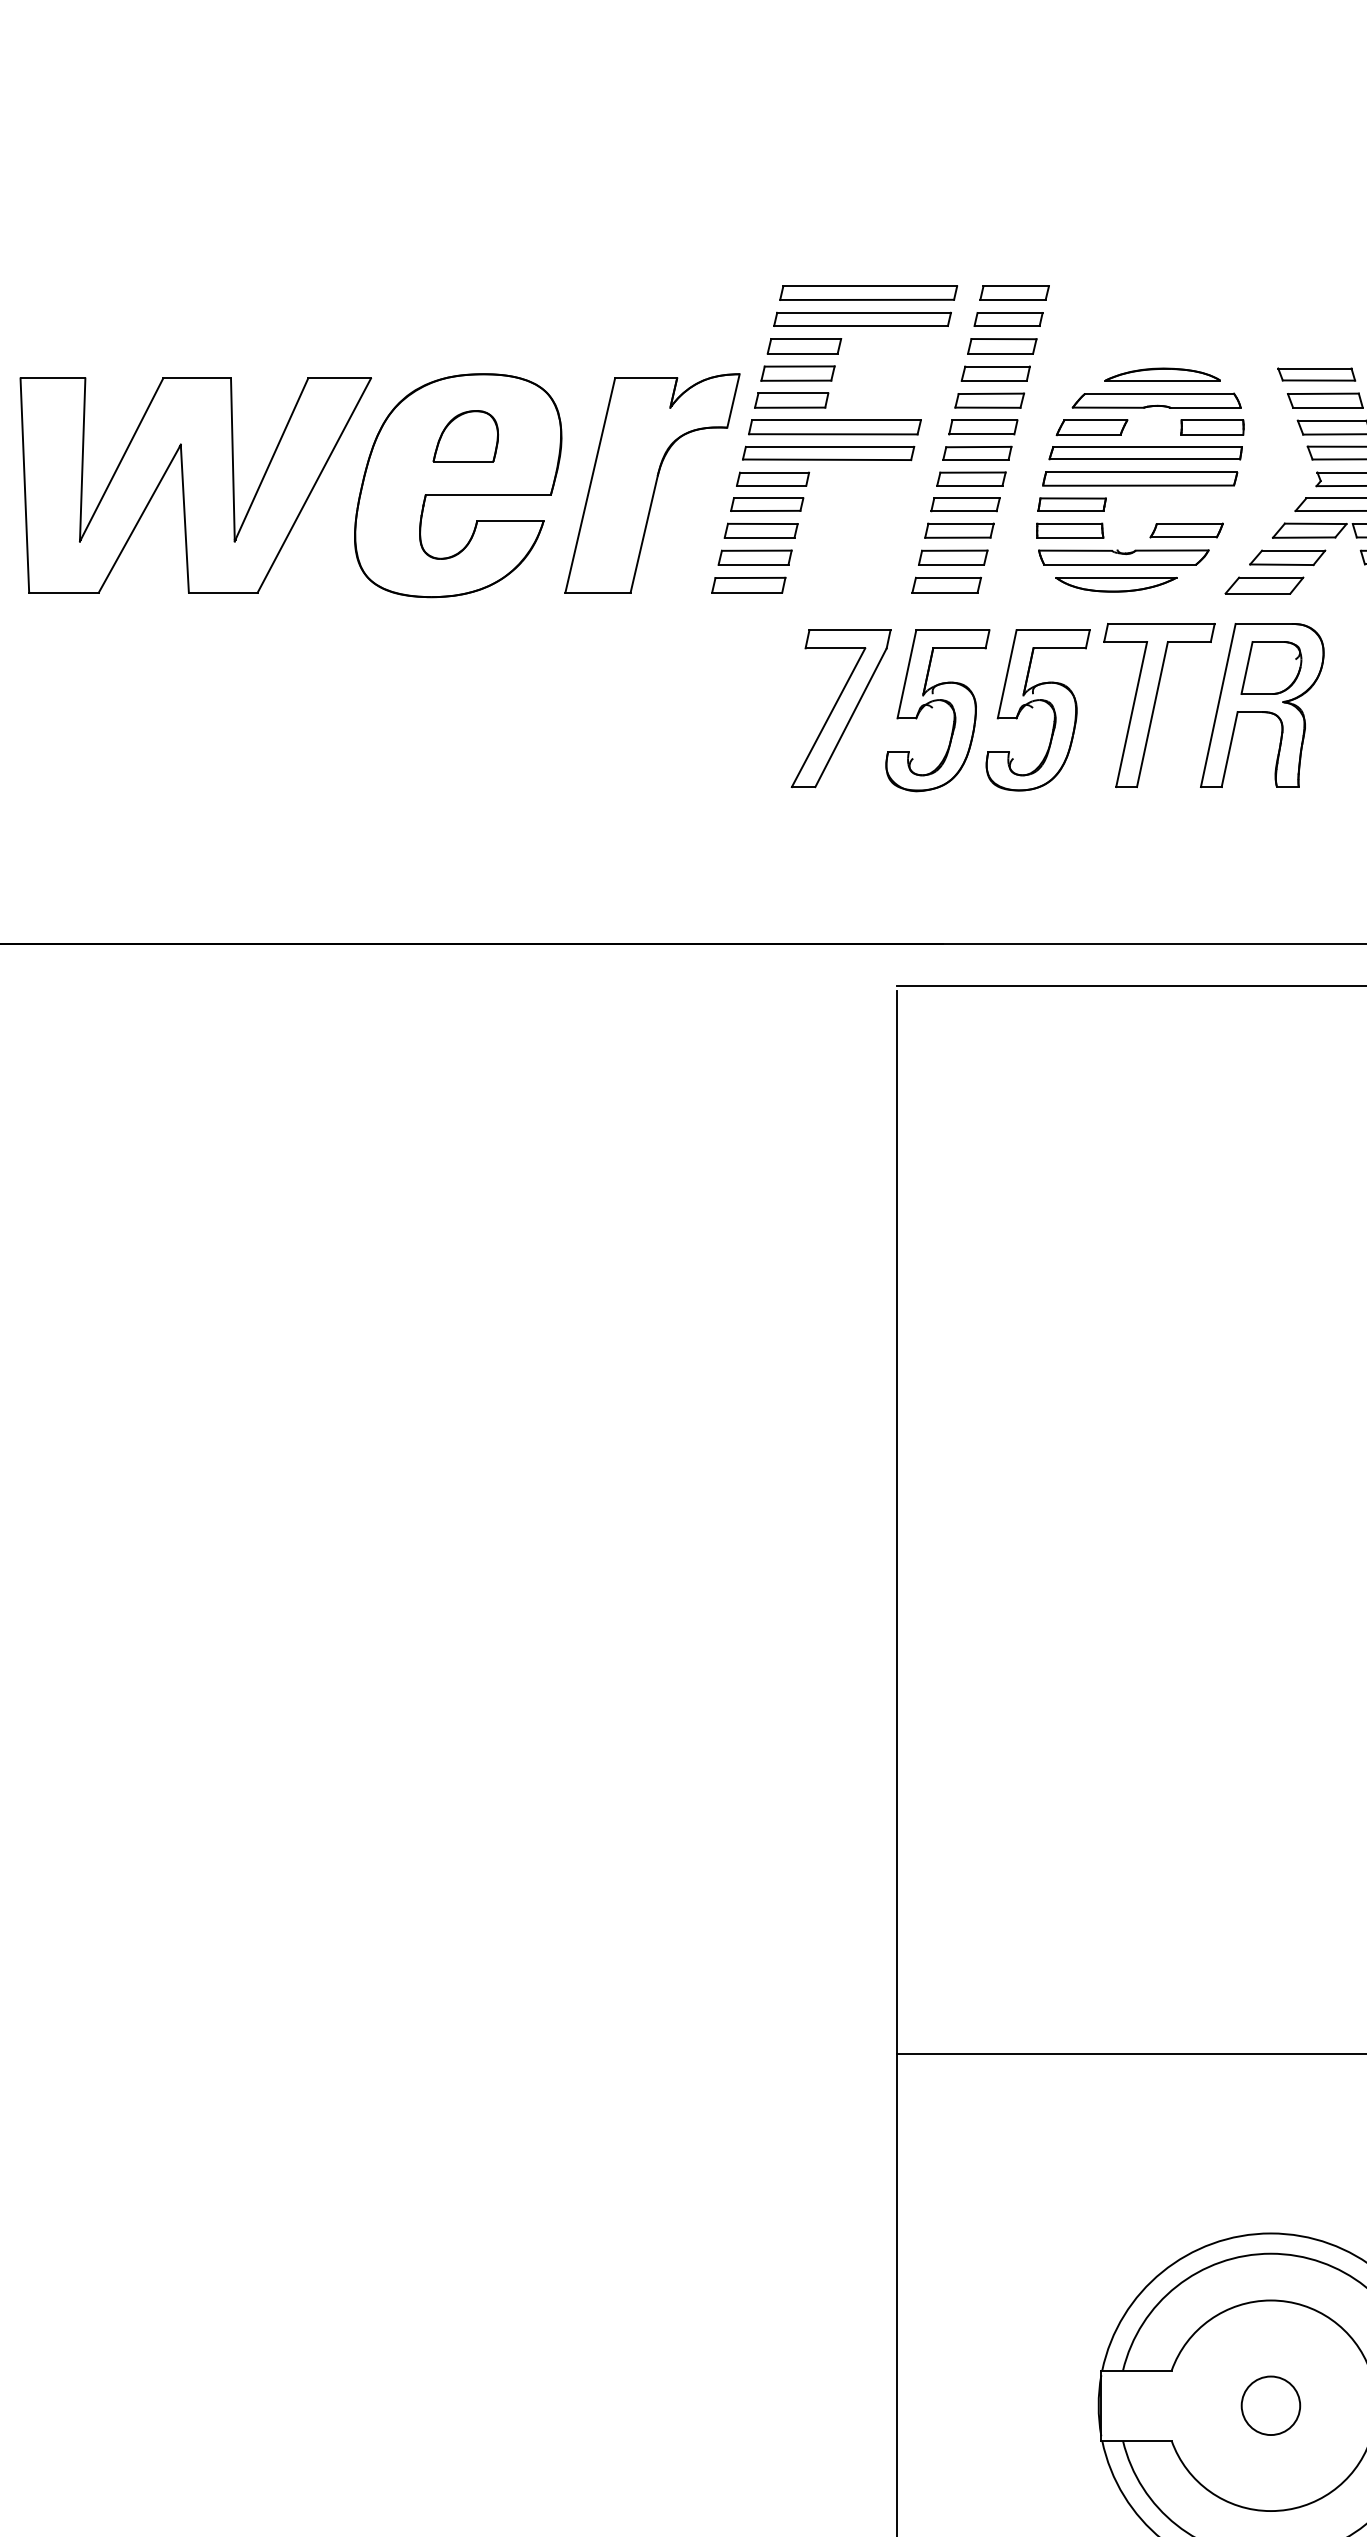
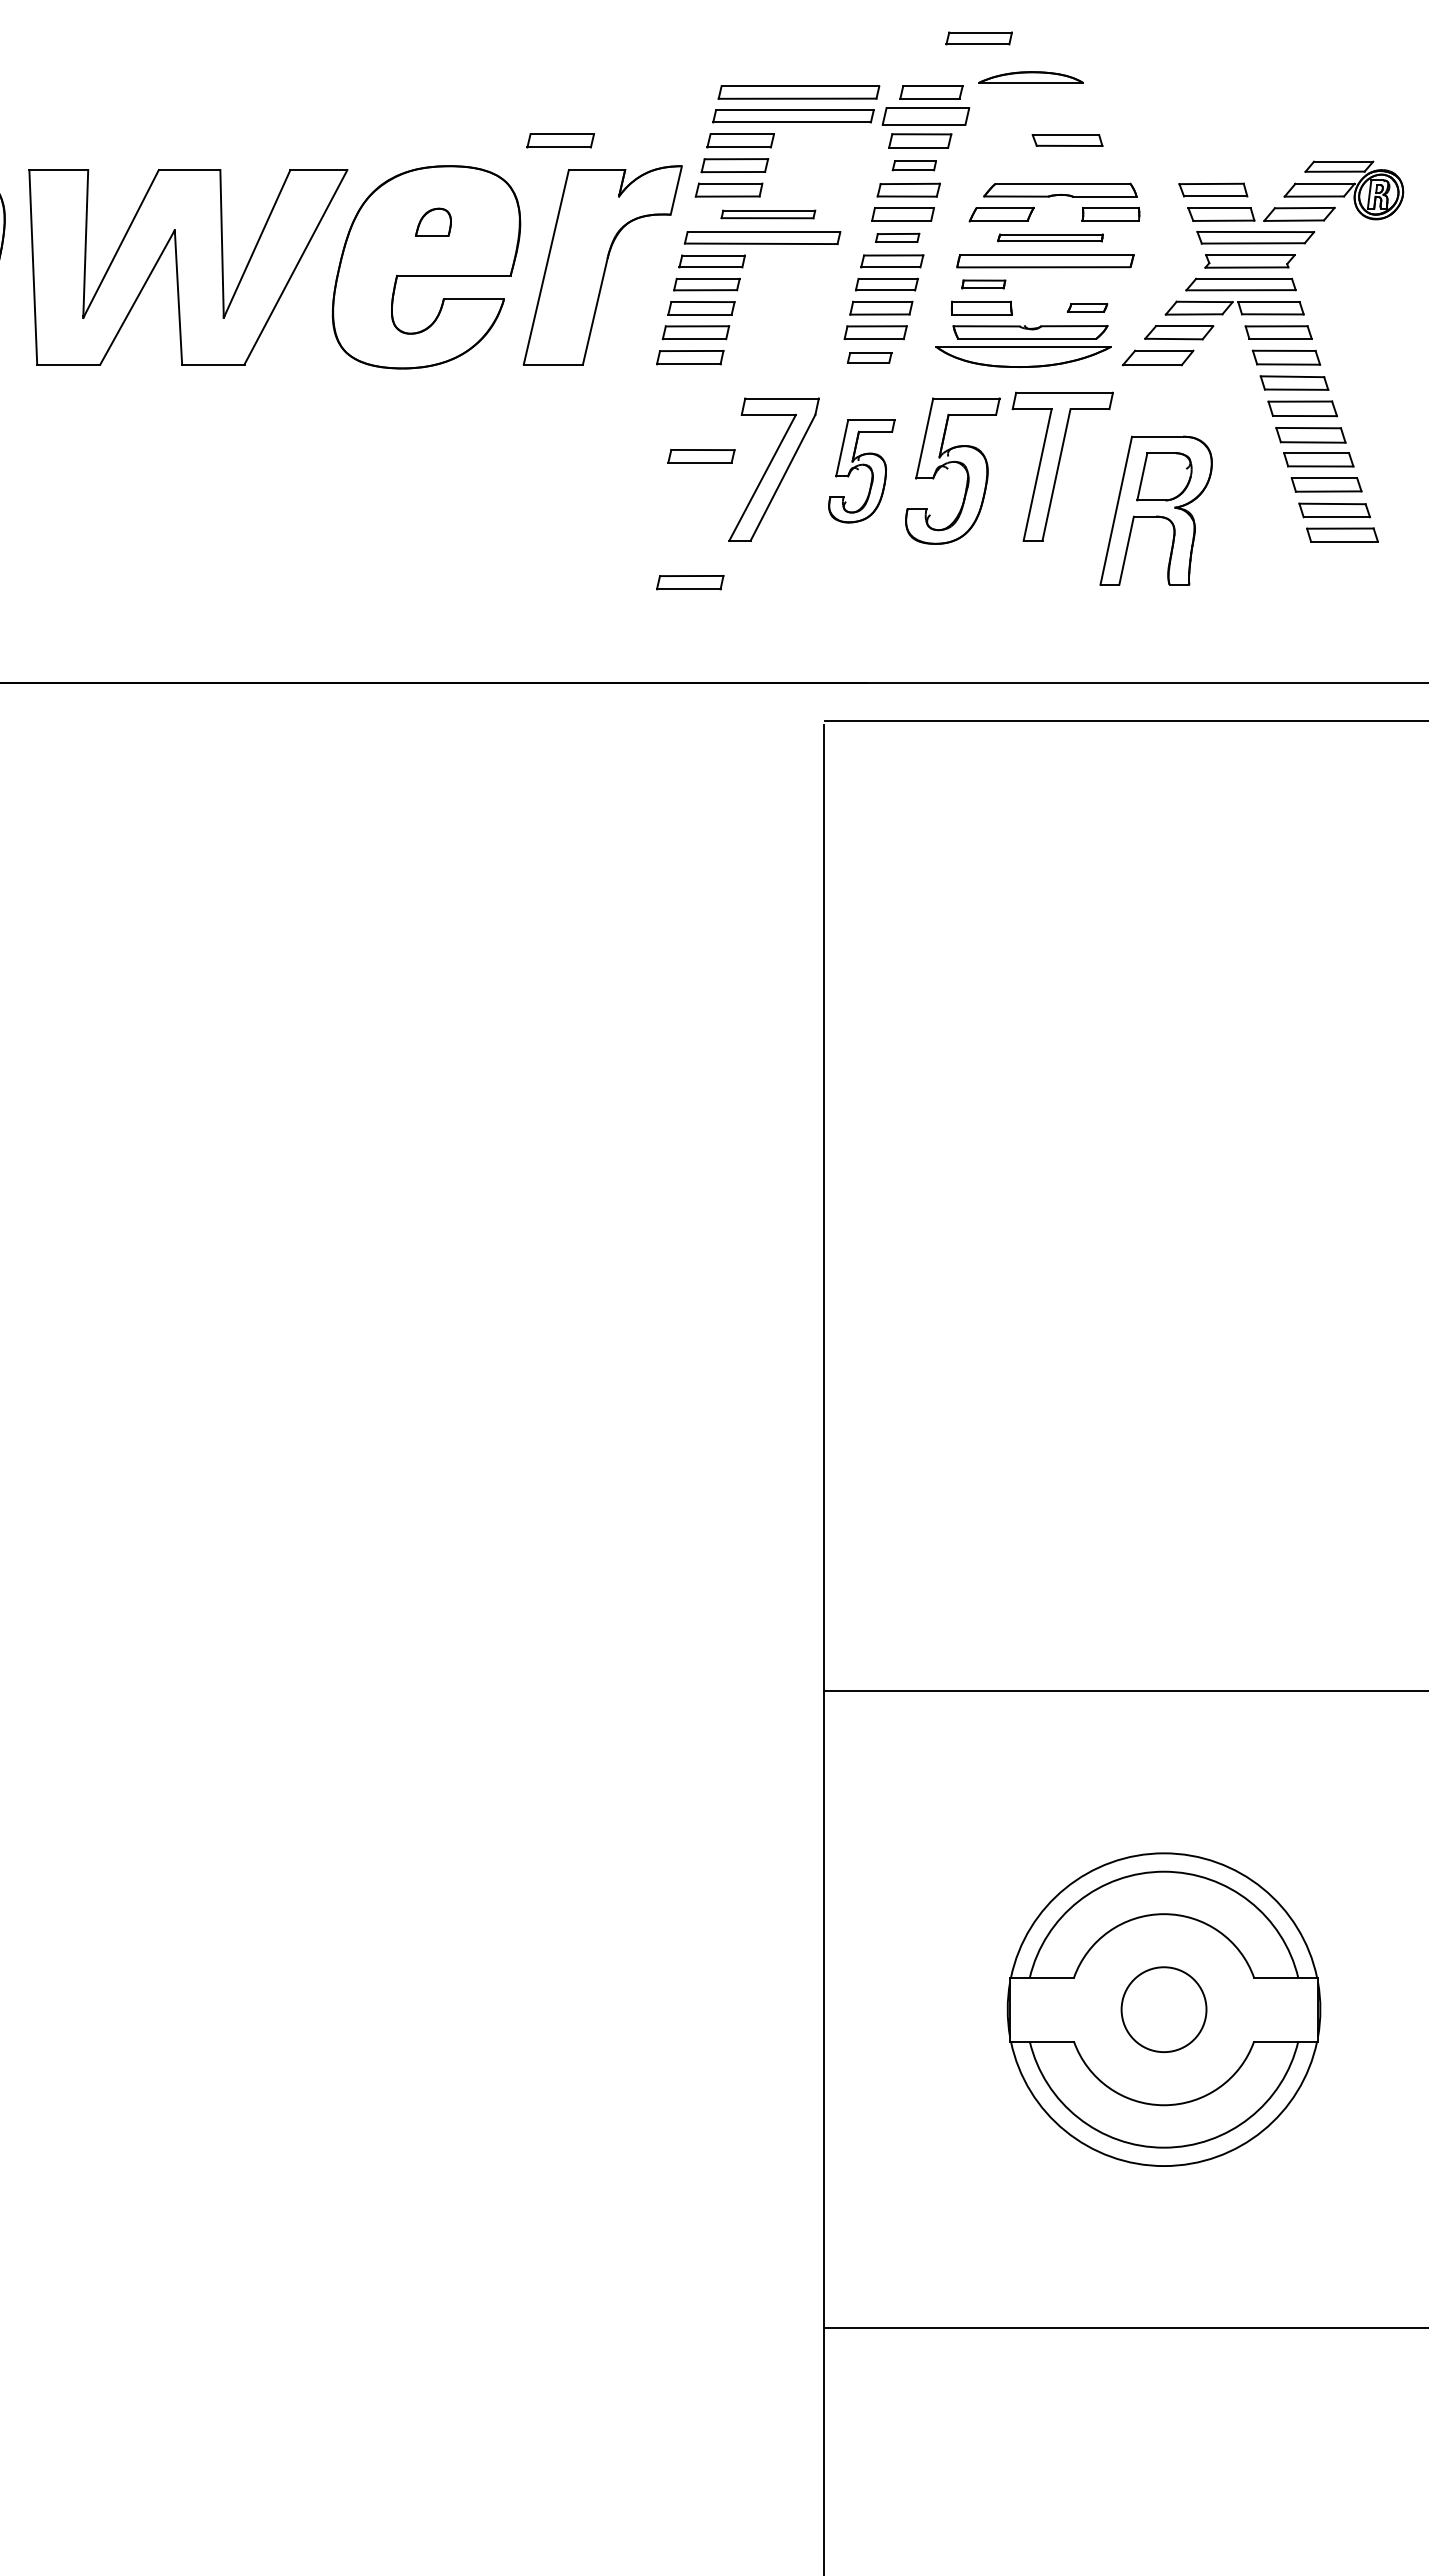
part: (1066, 233) -> (978, 38), added
part: (1008, 319) -> (925, 116), size x1.4
part: (605, 345) -> (560, 140), added
part: (995, 373) -> (914, 165), size x0.7
part: (1162, 374) -> (1030, 77), moved
part: (1316, 374) -> (1067, 140), moved
part: (835, 427) -> (768, 214), size x0.6
part: (465, 436) -> (433, 222), size x0.6
part: (977, 452) -> (897, 237), size x0.7
part: (1145, 452) -> (1050, 237), size x0.6
part: (1071, 504) -> (983, 284), size x0.7
part: (1186, 529) -> (1087, 307), size x0.6
part: (946, 585) -> (869, 357), size x0.7
part: (1116, 585) -> (1023, 357), size x1.6
part: (761, 694) -> (701, 456), added
part: (1261, 705) -> (1155, 510), moved
part: (937, 710) -> (861, 471), size x0.7
part: (749, 833) -> (690, 582), added
circle: (1270, 2405) -> (1163, 2009), size x1.6

